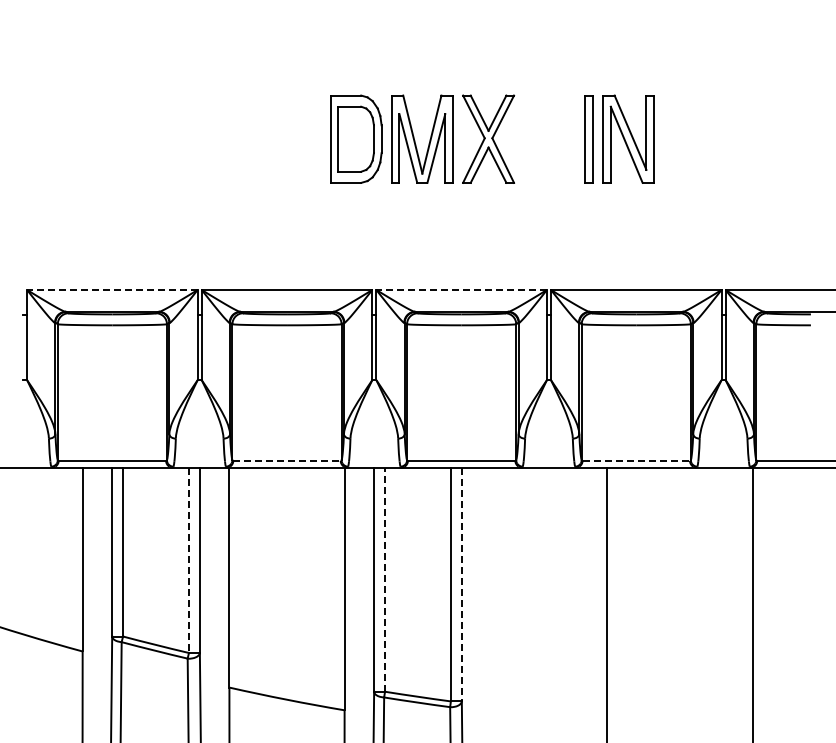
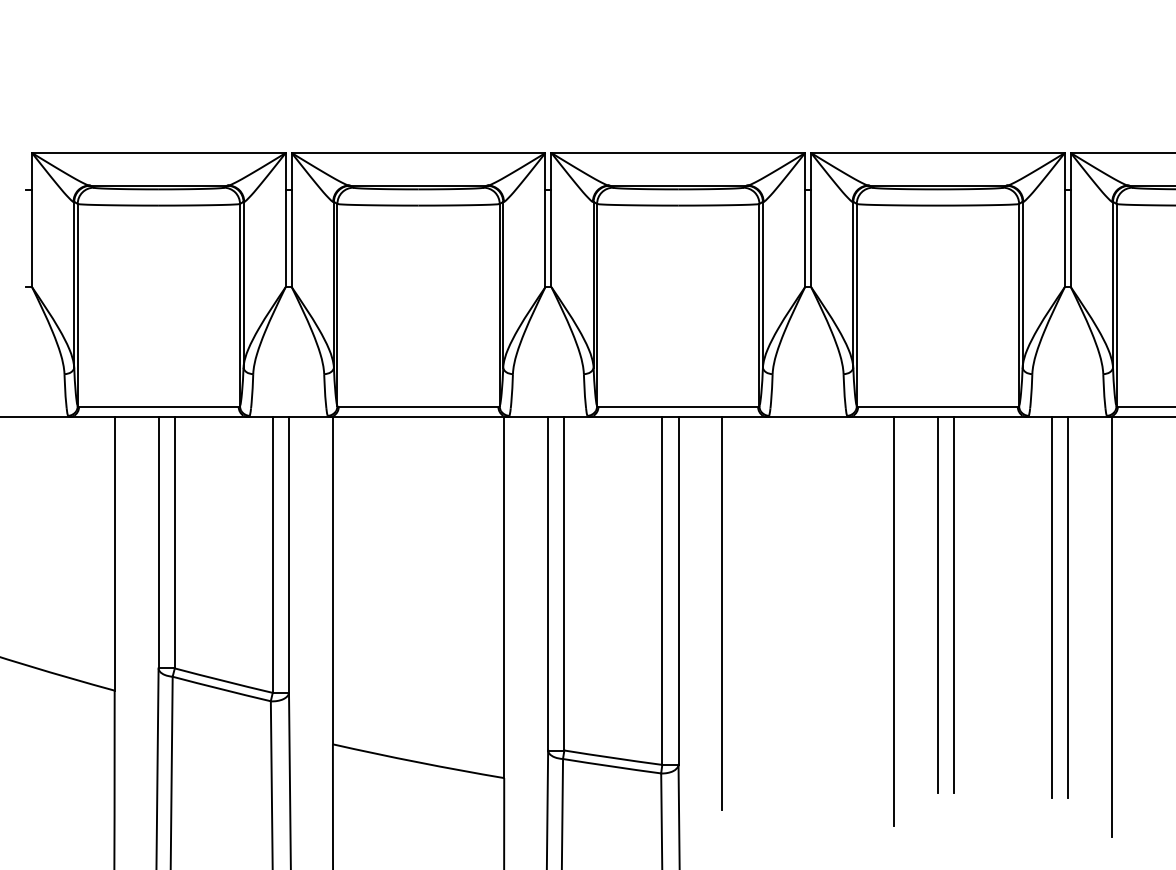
line: (111, 289) -> (157, 152), dashed -> solid
line: (461, 289) -> (678, 152), dashed -> solid
line: (287, 460) -> (419, 406), dashed -> solid
line: (636, 460) -> (938, 406), dashed -> solid
line: (188, 560) -> (272, 555), dashed -> solid
line: (385, 579) -> (565, 583), dashed -> solid
line: (461, 584) -> (678, 591), dashed -> solid
line: (636, 593) -> (938, 604), added
line: (647, 593) -> (954, 604), added
line: (712, 595) -> (1051, 607), added
line: (723, 595) -> (1067, 607), added
line: (491, 599) -> (722, 613), added

